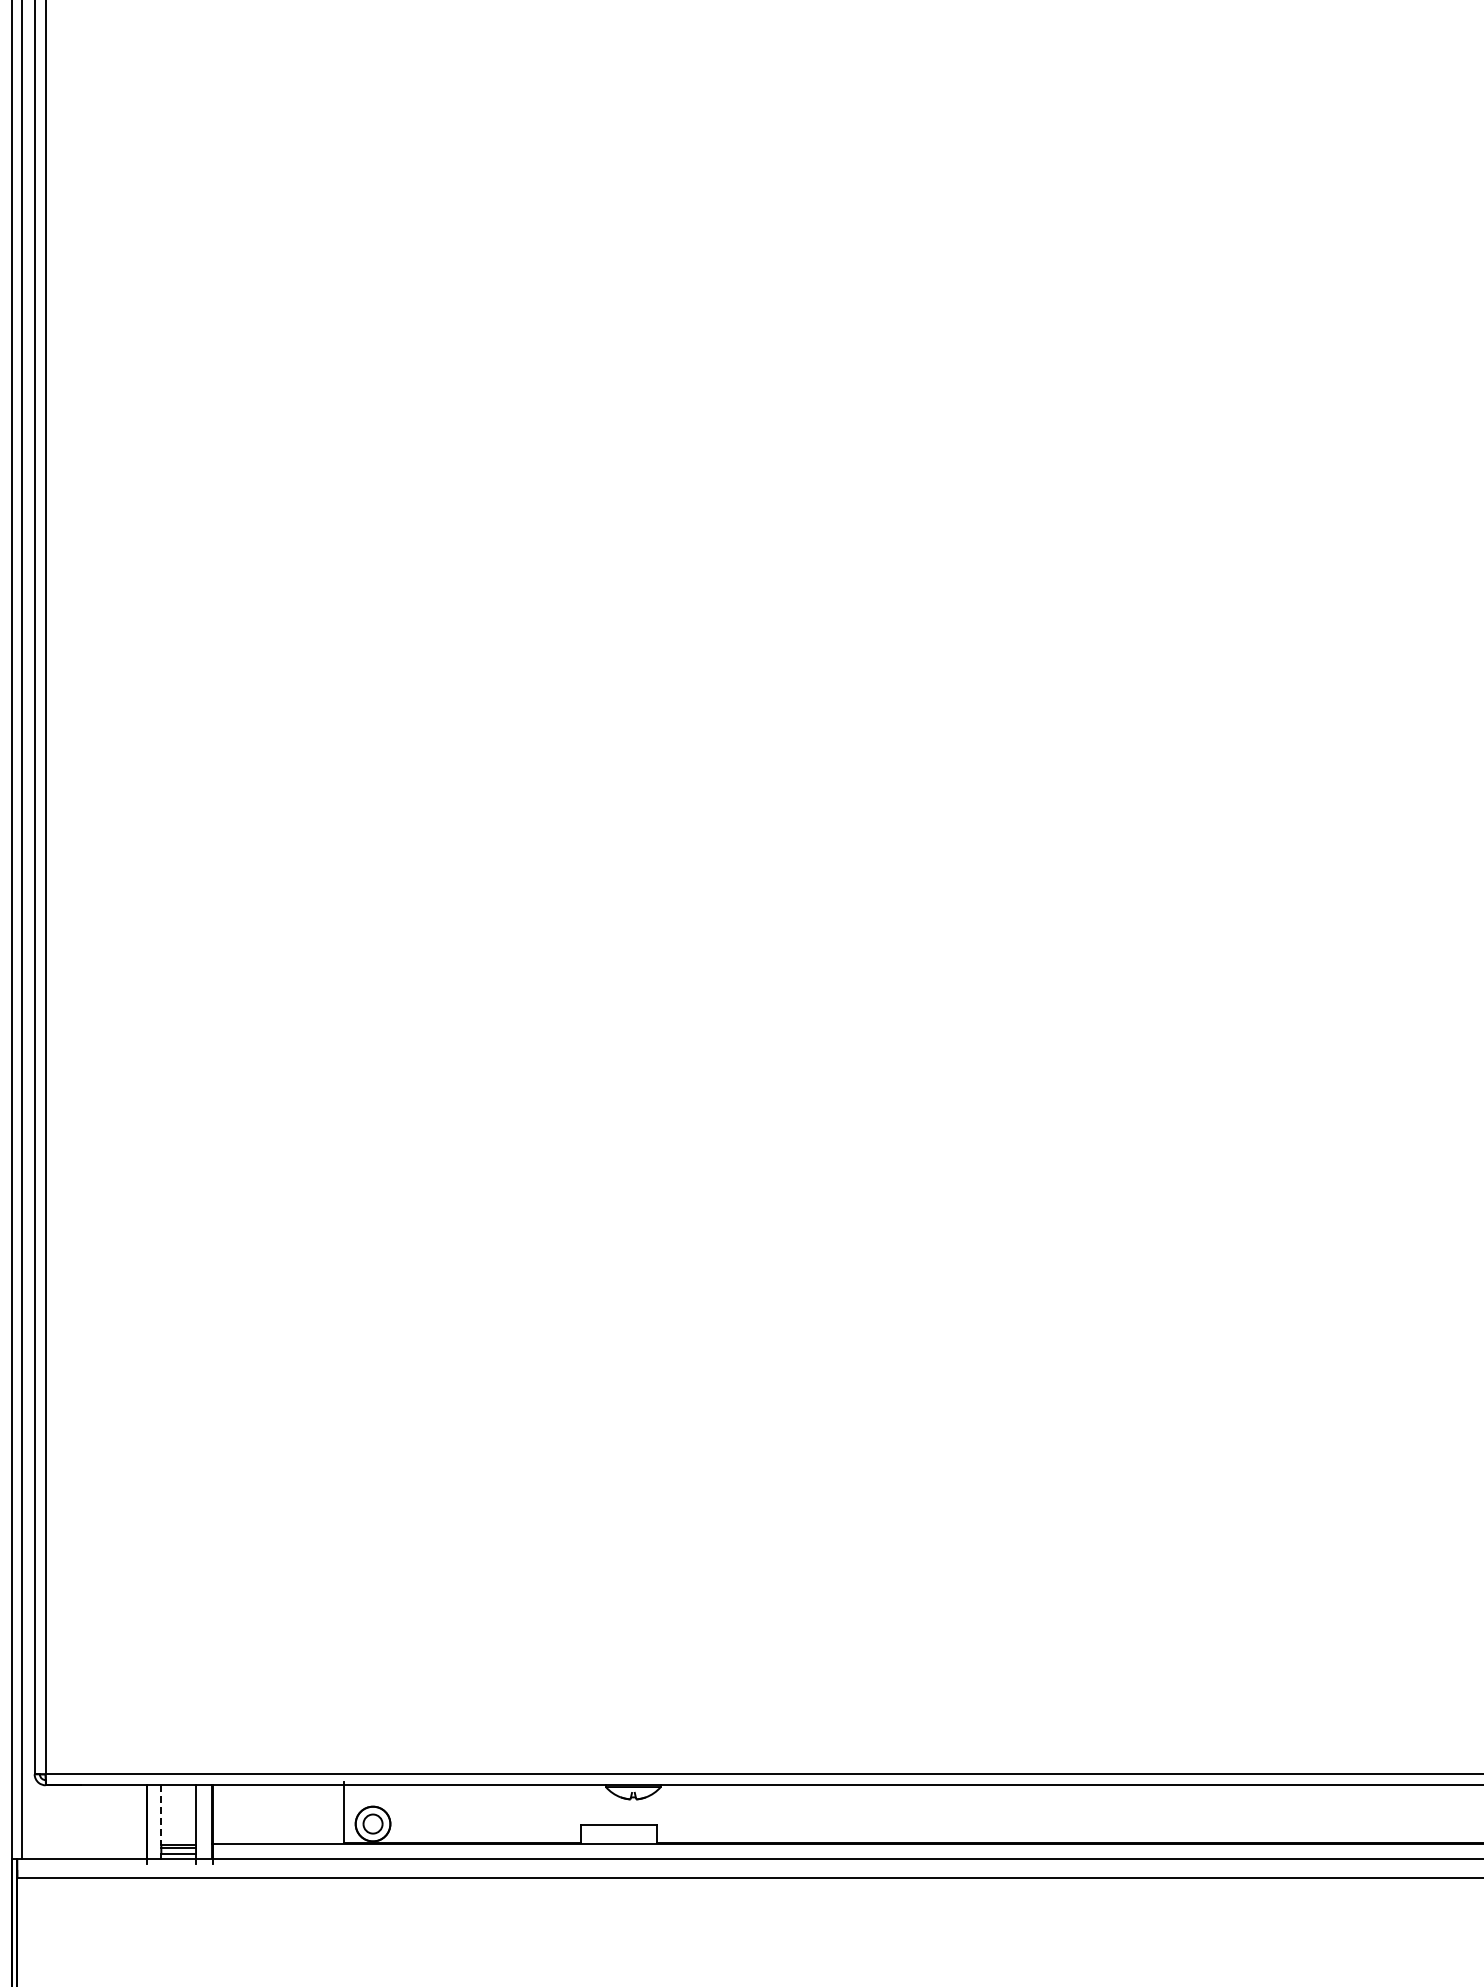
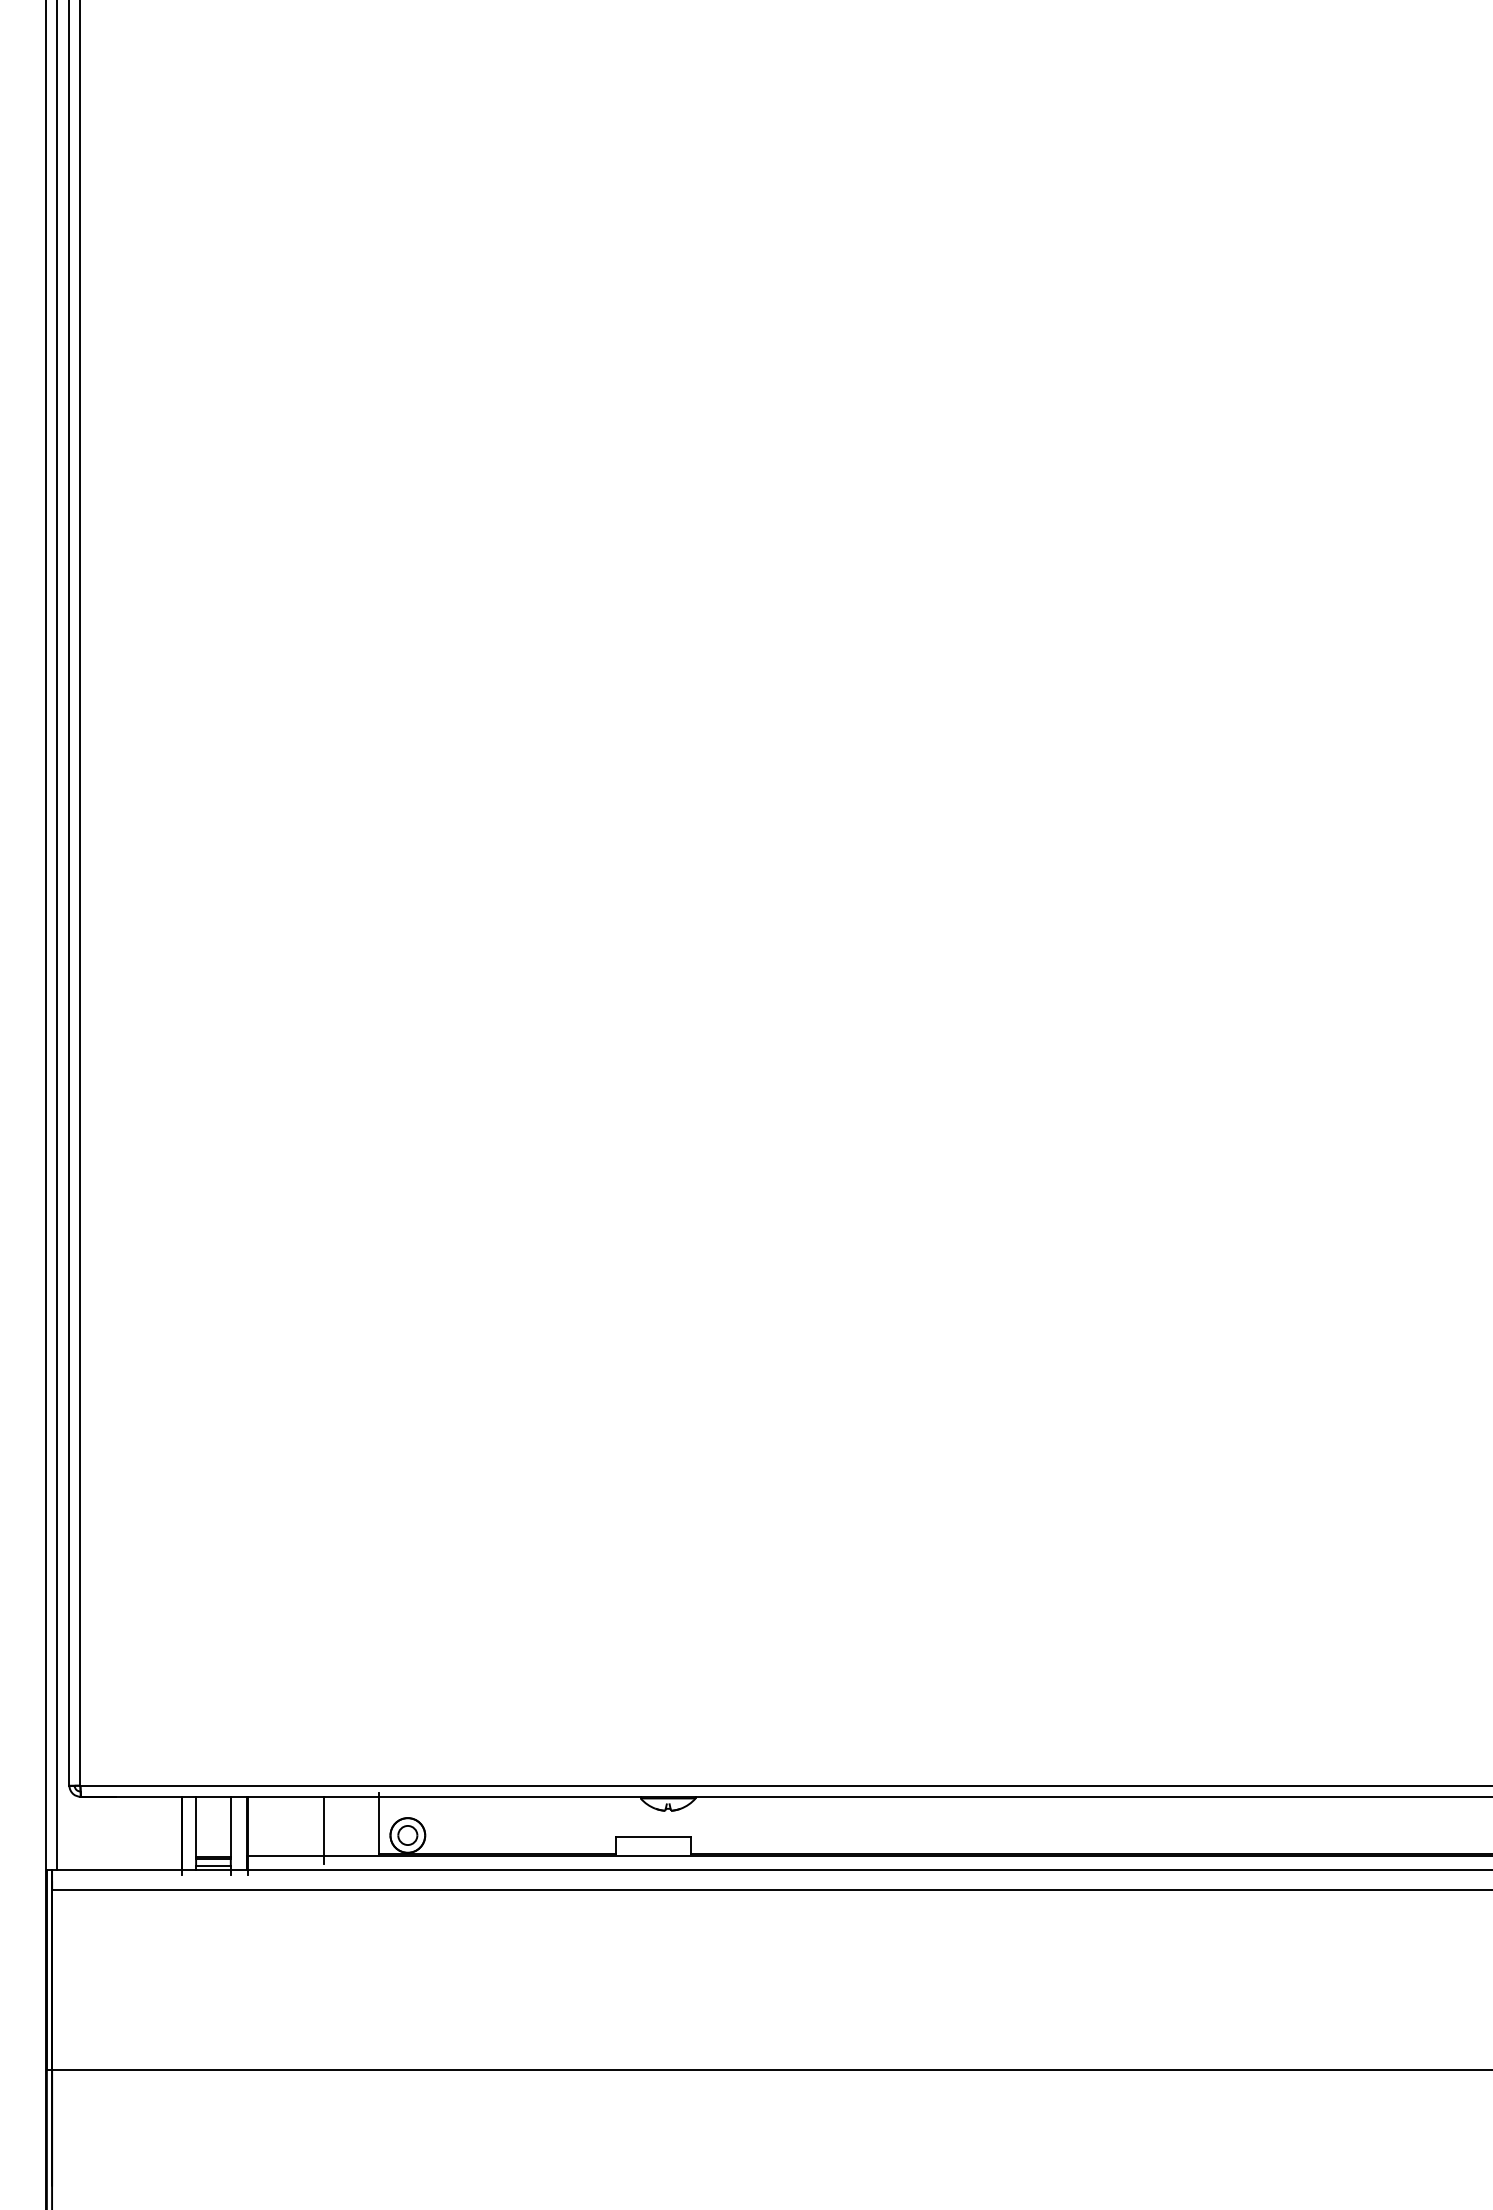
line: (161, 1816) -> (196, 1827), dashed -> solid
line: (288, 1818) -> (323, 1829), added

